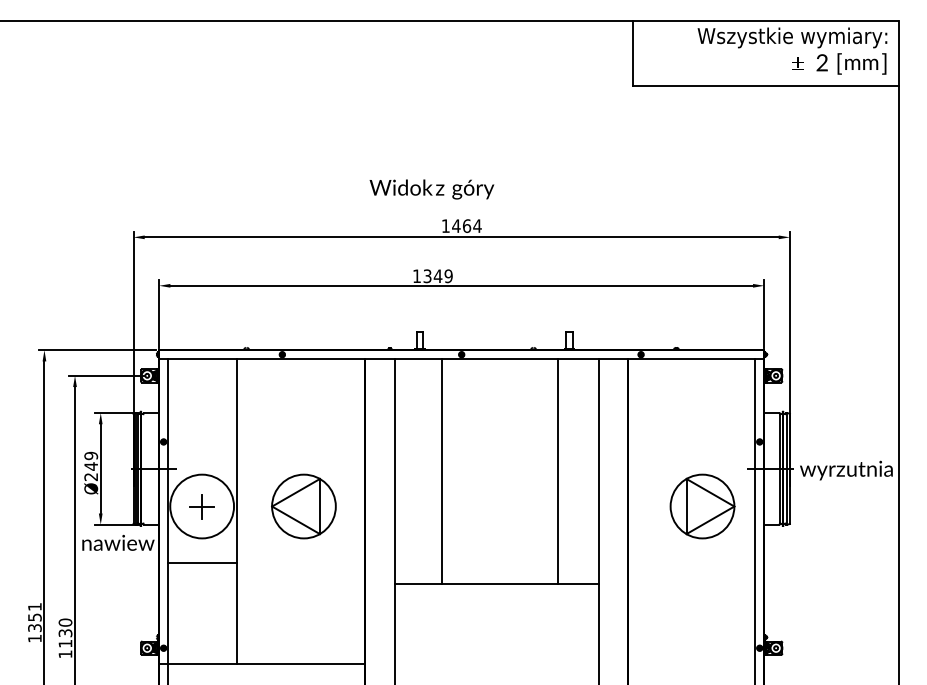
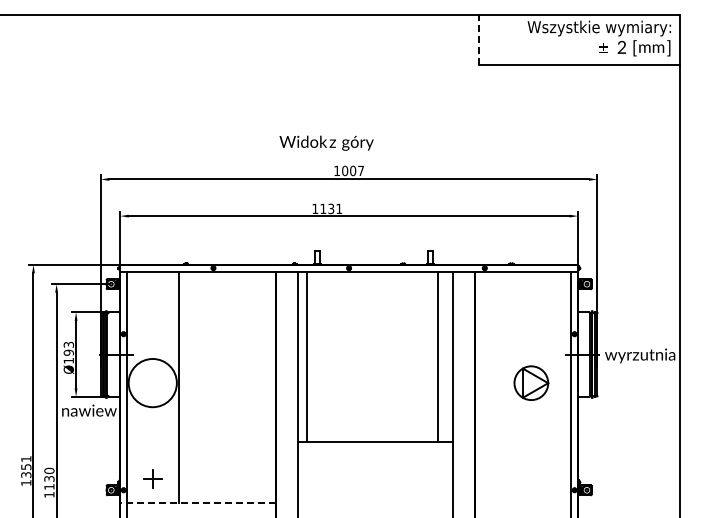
line: (632, 53) -> (478, 40), solid -> dashed
text: (466, 225) -> (352, 170), 1464 -> 1007
text: (438, 275) -> (331, 208), 1349 -> 1131
text: (90, 466) -> (68, 352), Ø249 -> Ø193
line: (441, 471) -> (306, 356), moved
line: (558, 471) -> (438, 356), moved
part: (201, 505) -> (152, 478), moved
part: (303, 507) -> (229, 383), removed
part: (702, 507) -> (531, 383), size x0.7
line: (201, 563) -> (152, 426), removed
line: (261, 664) -> (197, 502), solid -> dashed

